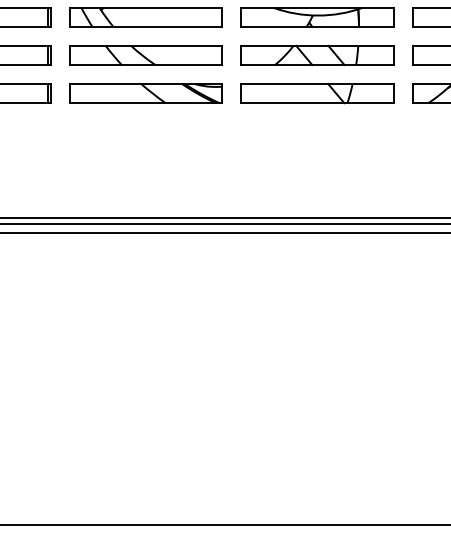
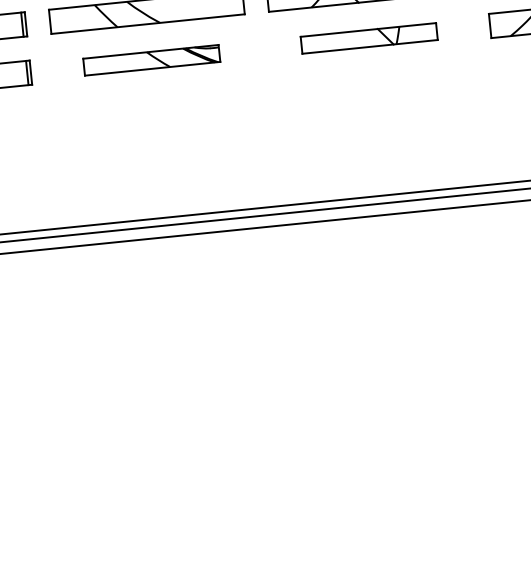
part: (145, 93) -> (151, 60), size x0.7
part: (317, 93) -> (369, 38), size x0.7

